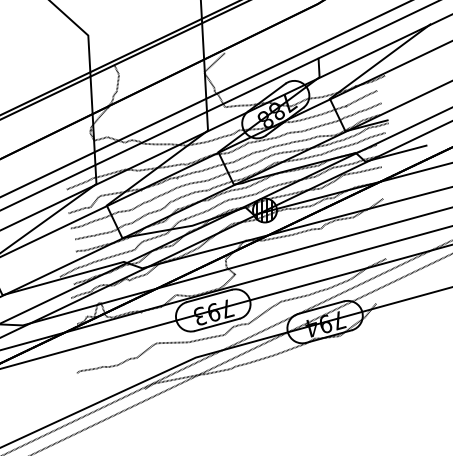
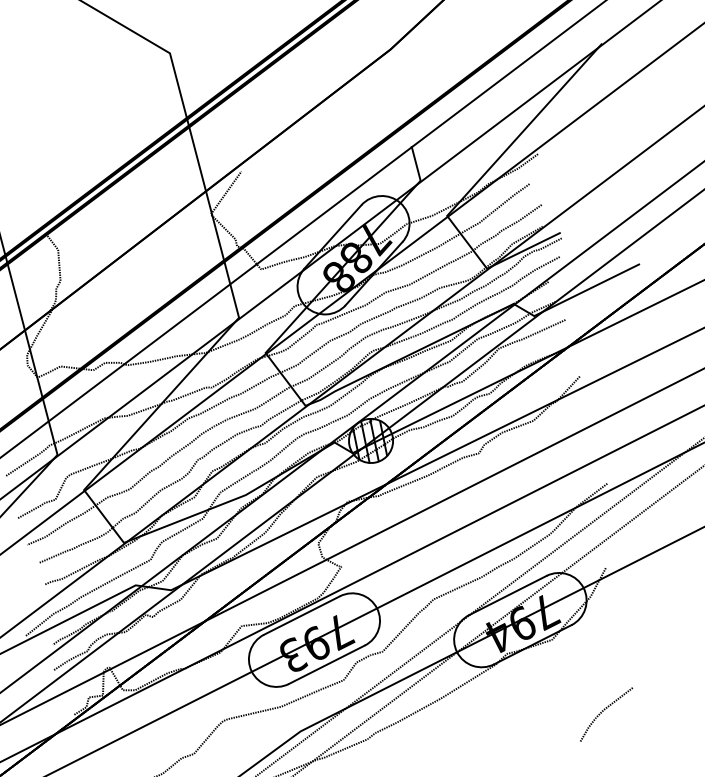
line: (359, 380) -> (603, 712), added

